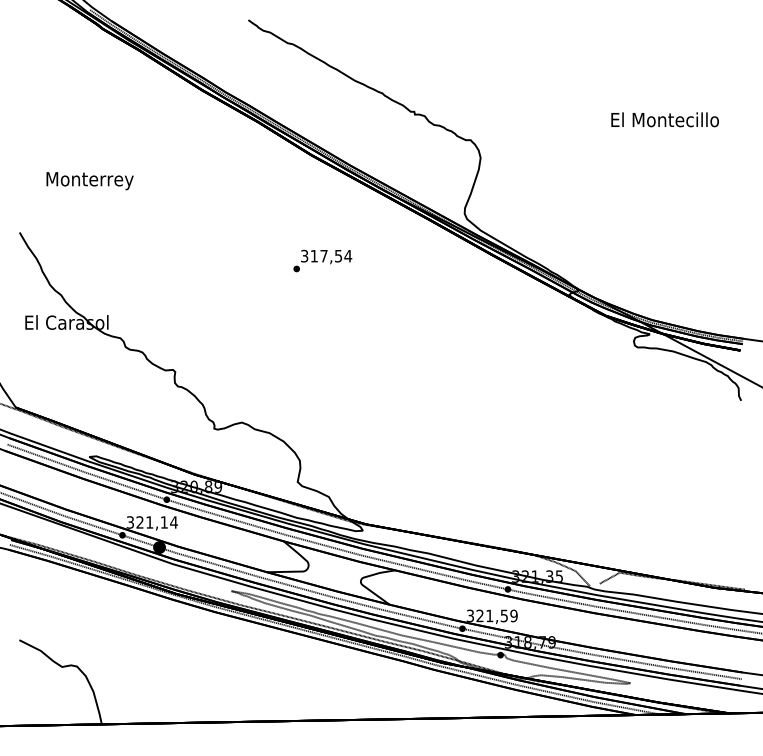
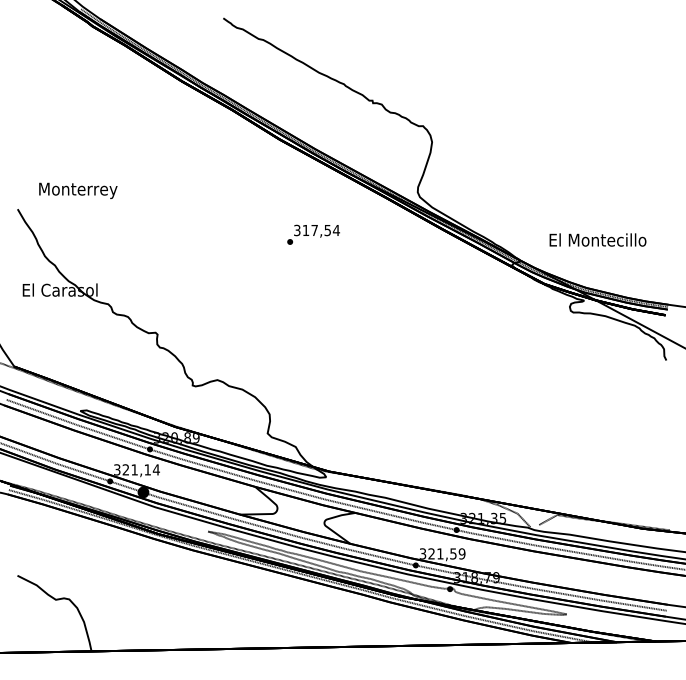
text: (664, 119) -> (597, 239), moved
text: (89, 181) -> (77, 191), moved
text: (322, 260) -> (313, 234), moved

